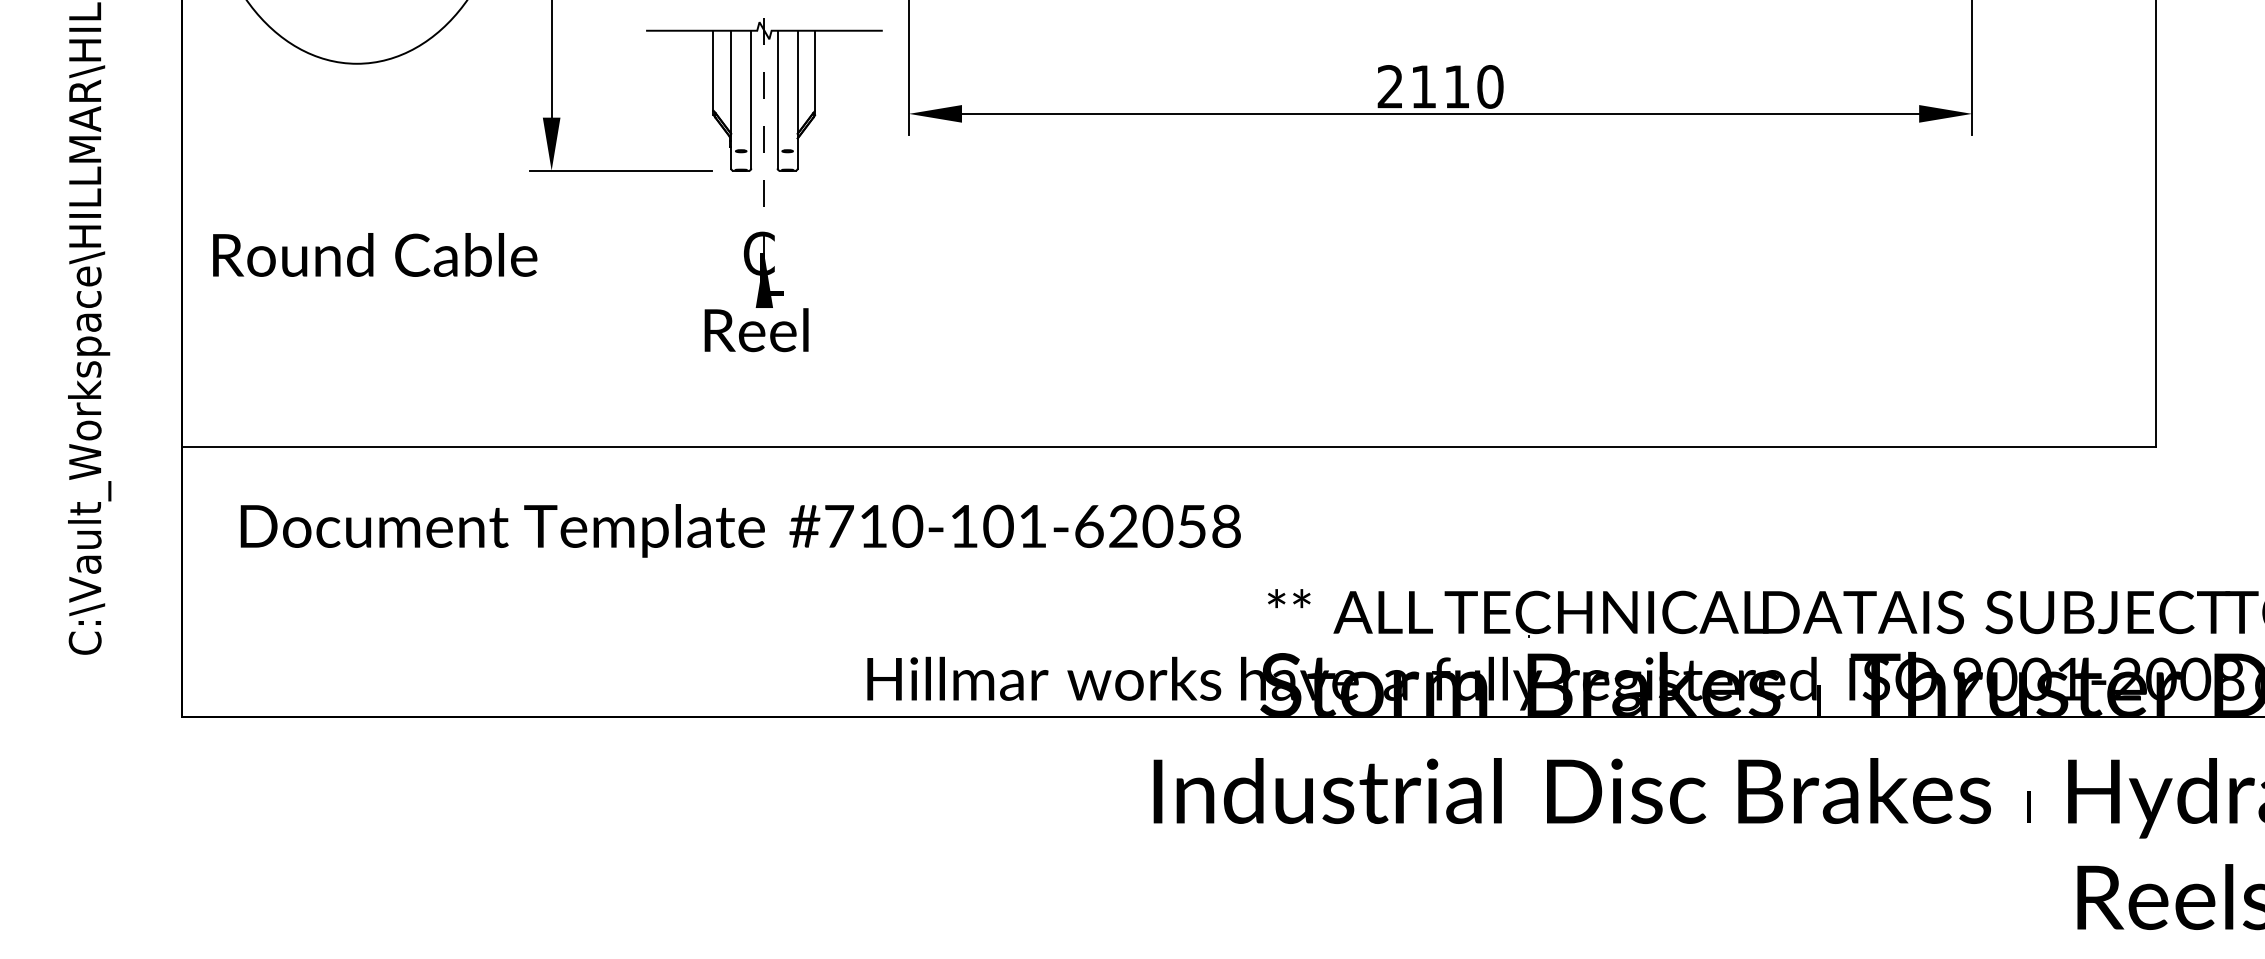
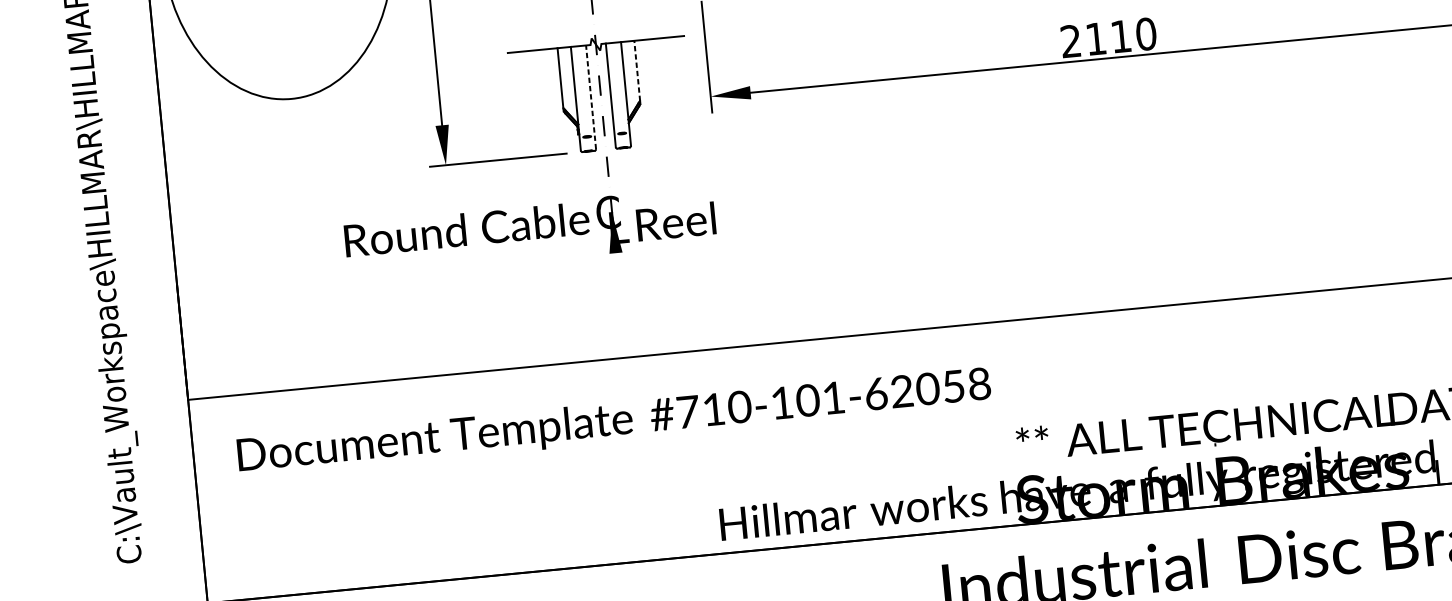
line: (815, 70) -> (637, 70), solid -> dashed
line: (751, 99) -> (591, 97), solid -> dashed
text: (375, 254) -> (467, 229), moved
text: (756, 330) -> (676, 221), moved

